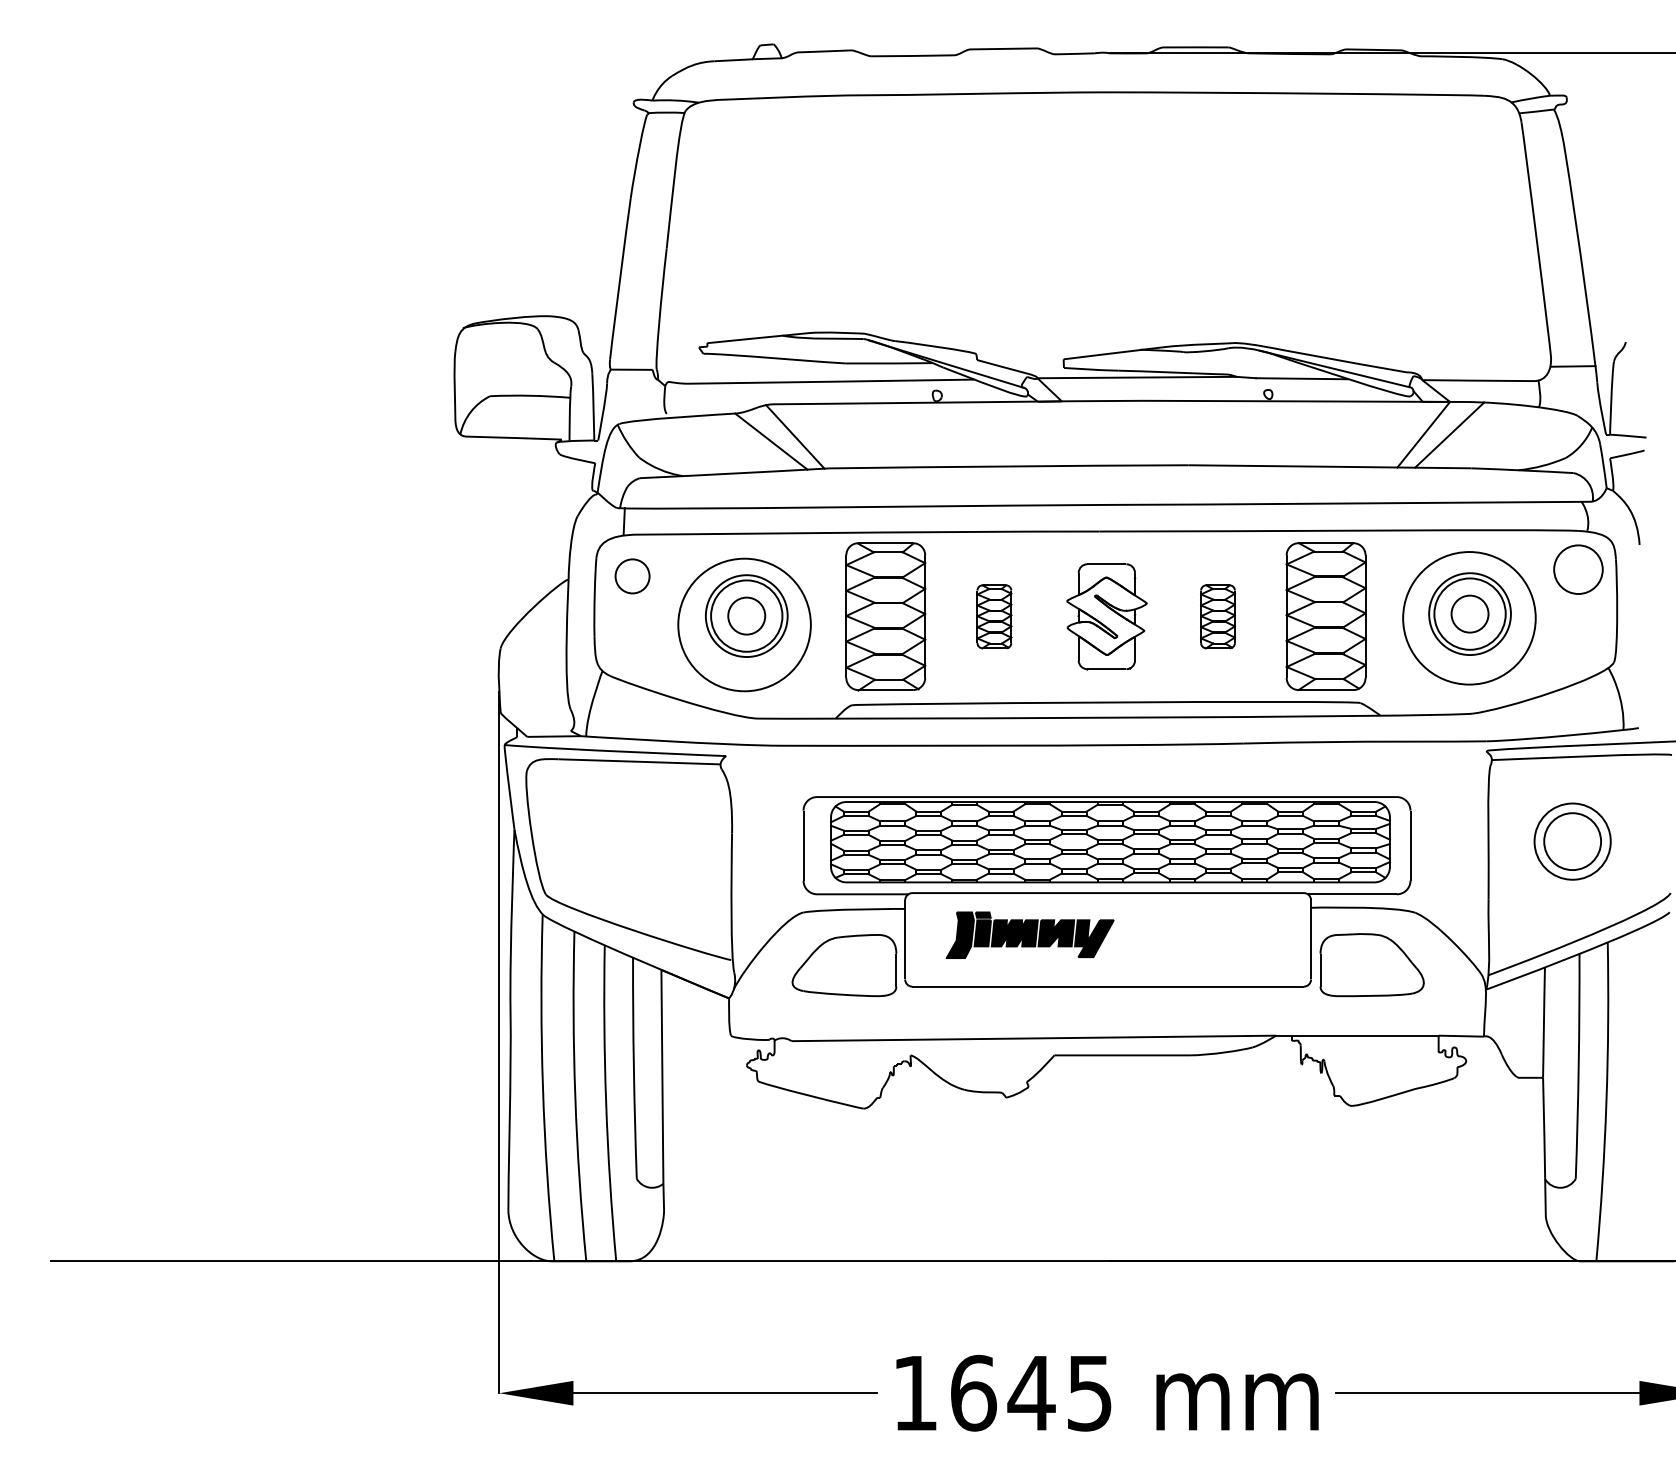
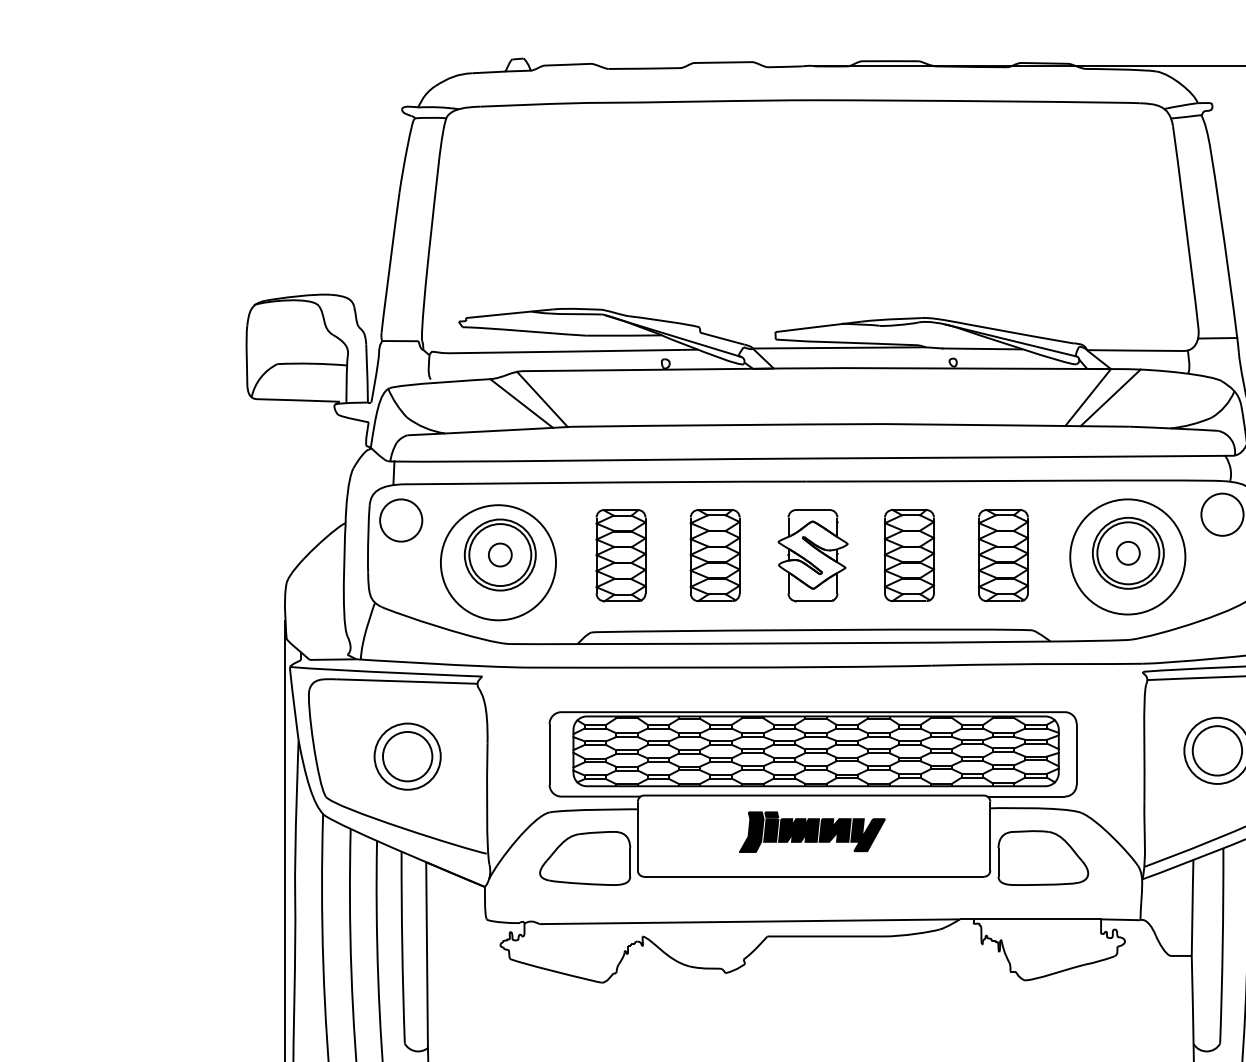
part: (632, 576) -> (401, 520), size x1.43
circle: (1469, 613) -> (1127, 552), size x0.71
circle: (746, 615) -> (500, 554), size x0.71
part: (885, 616) -> (620, 555), size x0.71
part: (994, 616) -> (715, 555), size x1.67
part: (1217, 616) -> (909, 555), size x1.67
part: (1326, 616) -> (1003, 555), size x0.71
part: (640, 848) -> (408, 756), added
part: (1029, 934) -> (811, 831), moved

